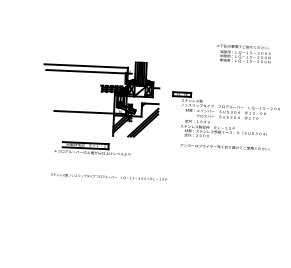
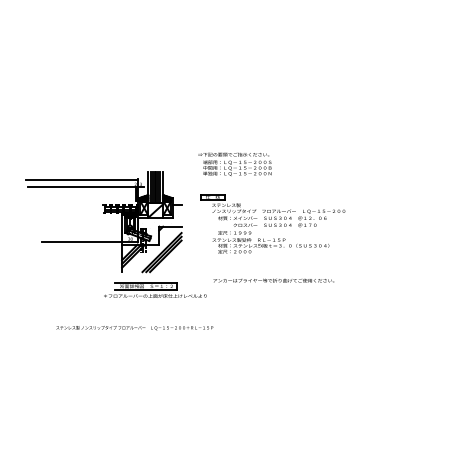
text: (243, 54) -> (234, 164), moved
part: (225, 115) -> (272, 223), moved
part: (92, 147) -> (155, 289), moved
text: (108, 177) -> (134, 328), moved

